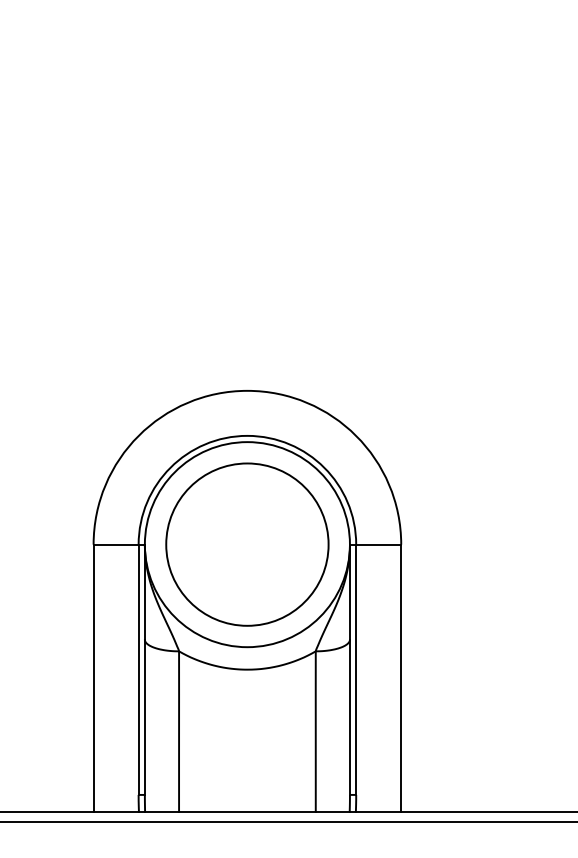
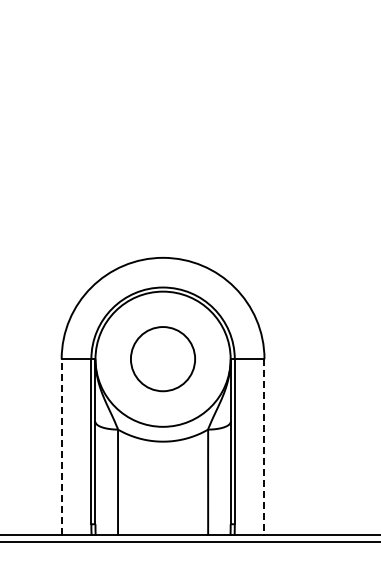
circle: (246, 543) -> (162, 358), size x0.6
line: (93, 676) -> (61, 446), solid -> dashed
line: (401, 678) -> (264, 447), solid -> dashed

